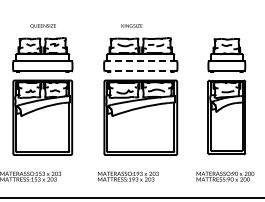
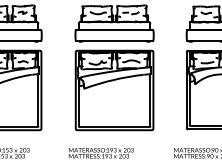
line: (140, 60) -> (114, 29), dashed -> solid
line: (140, 71) -> (114, 41), dashed -> solid

